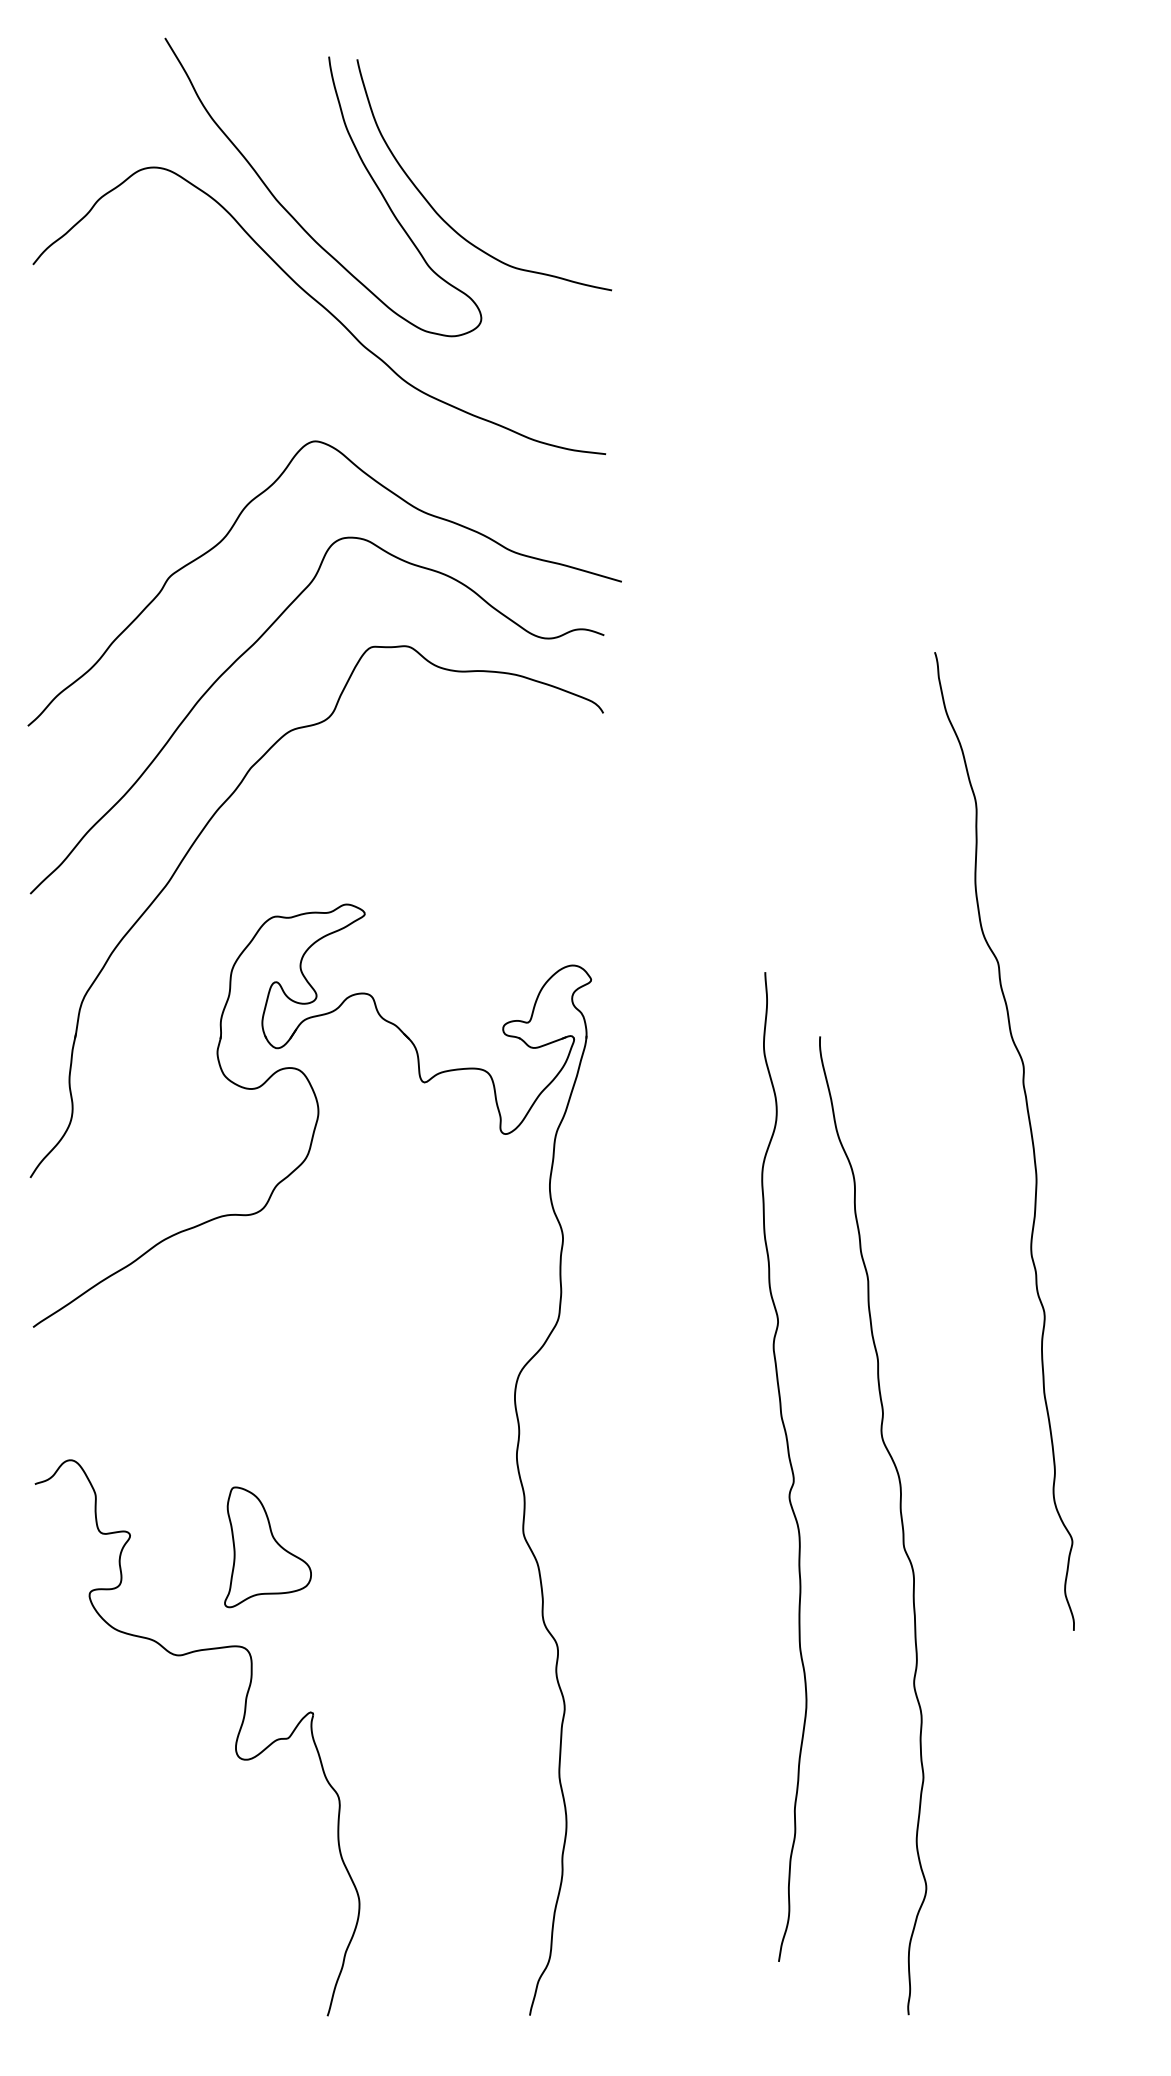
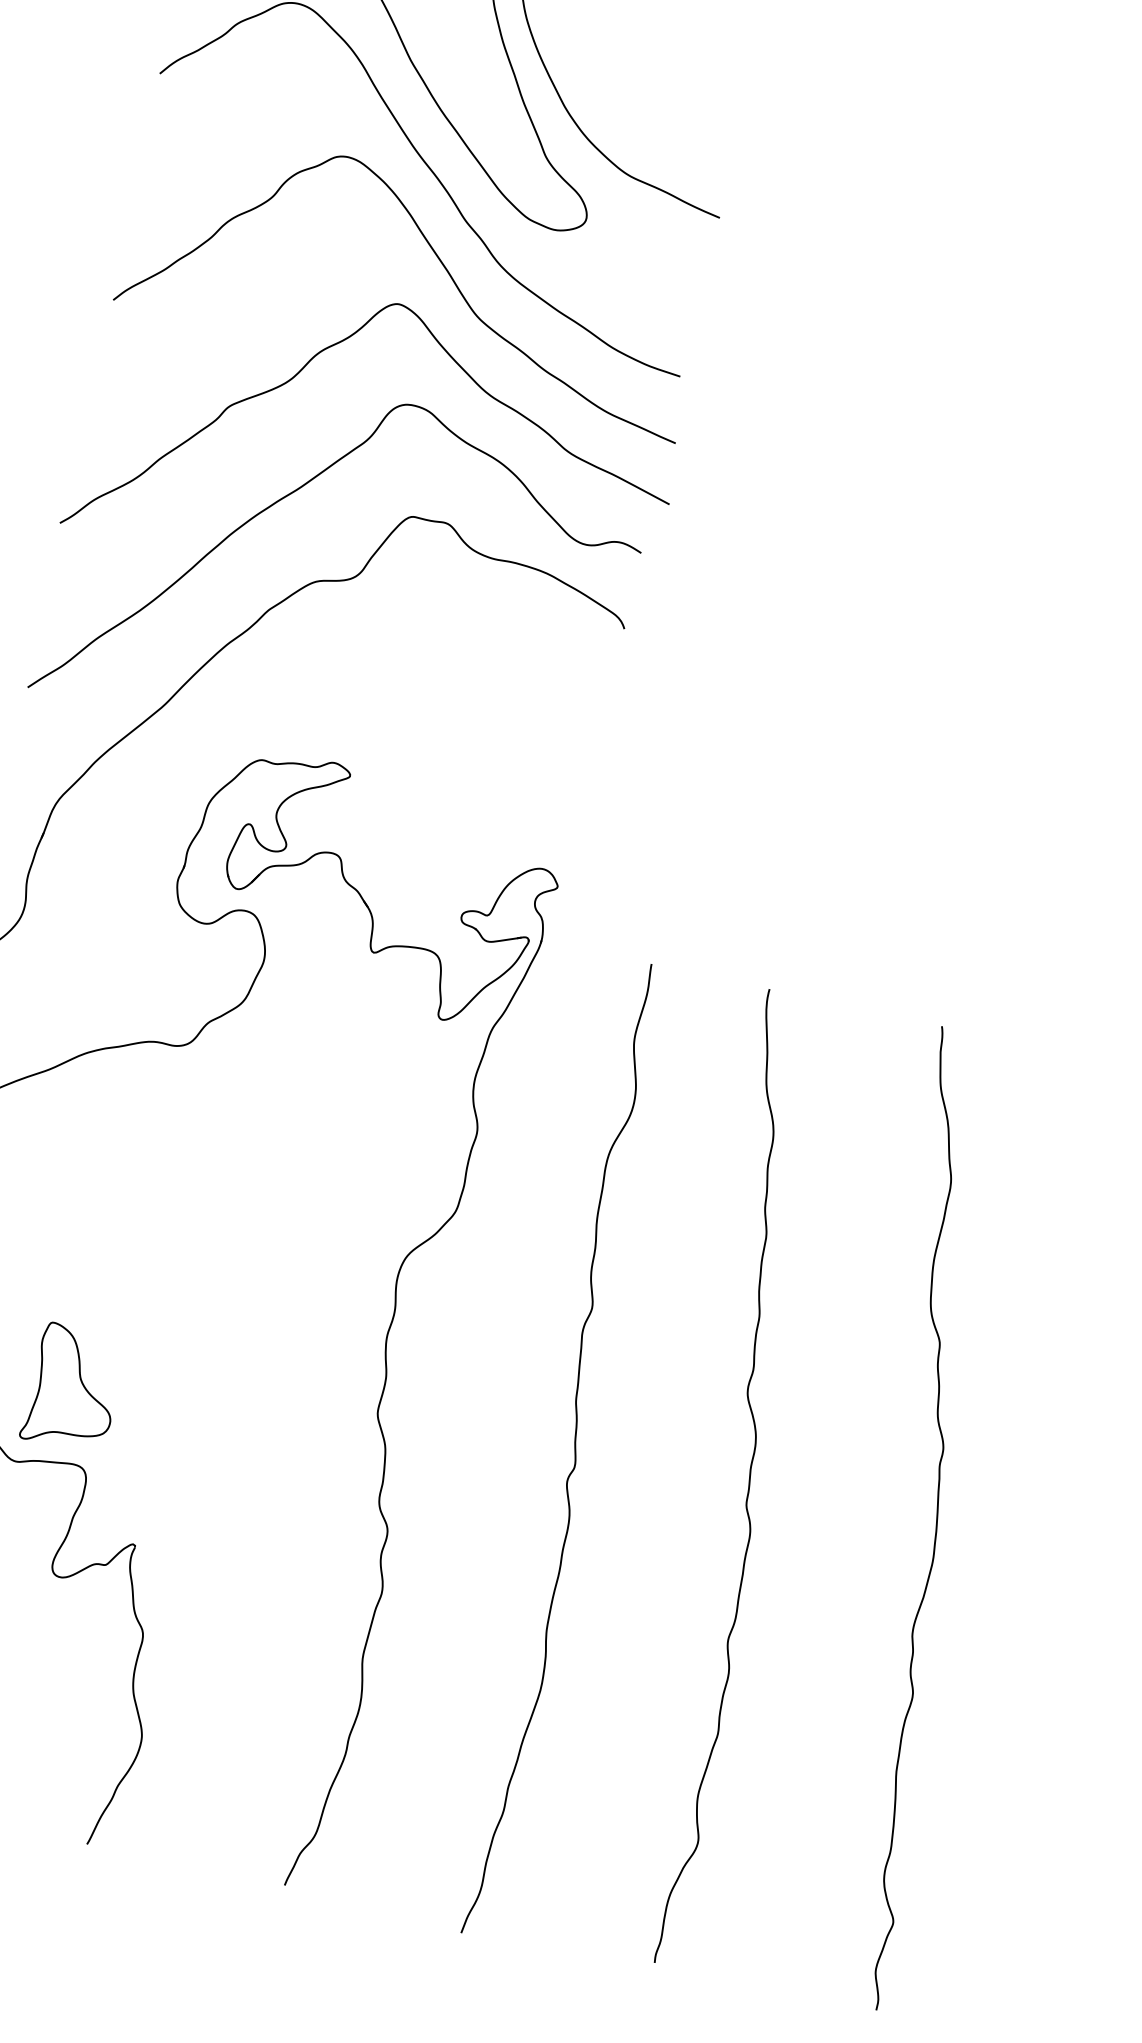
curve: (346, 391) -> (439, 262), added
curve: (1030, 1134) -> (936, 1516), moved
curve: (789, 1463) -> (574, 1448), moved
part: (267, 1547) -> (73, 1387), moved

